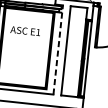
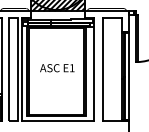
text: (25, 31) -> (57, 68), moved
line: (58, 49) -> (94, 69), dashed -> solid

